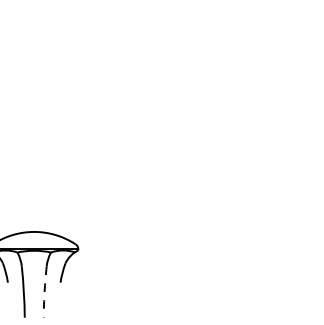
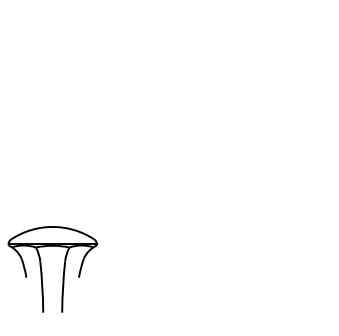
arc: (45, 292) -> (63, 287), dashed -> solid

